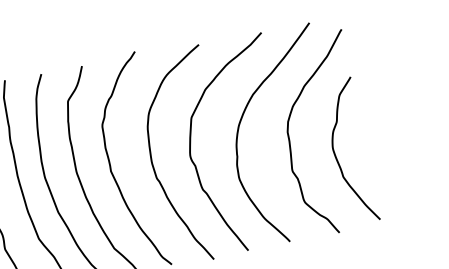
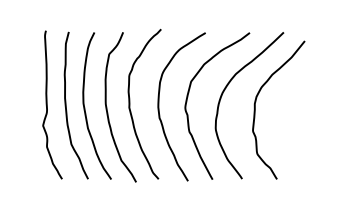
curve: (337, 155) -> (285, 126), removed

